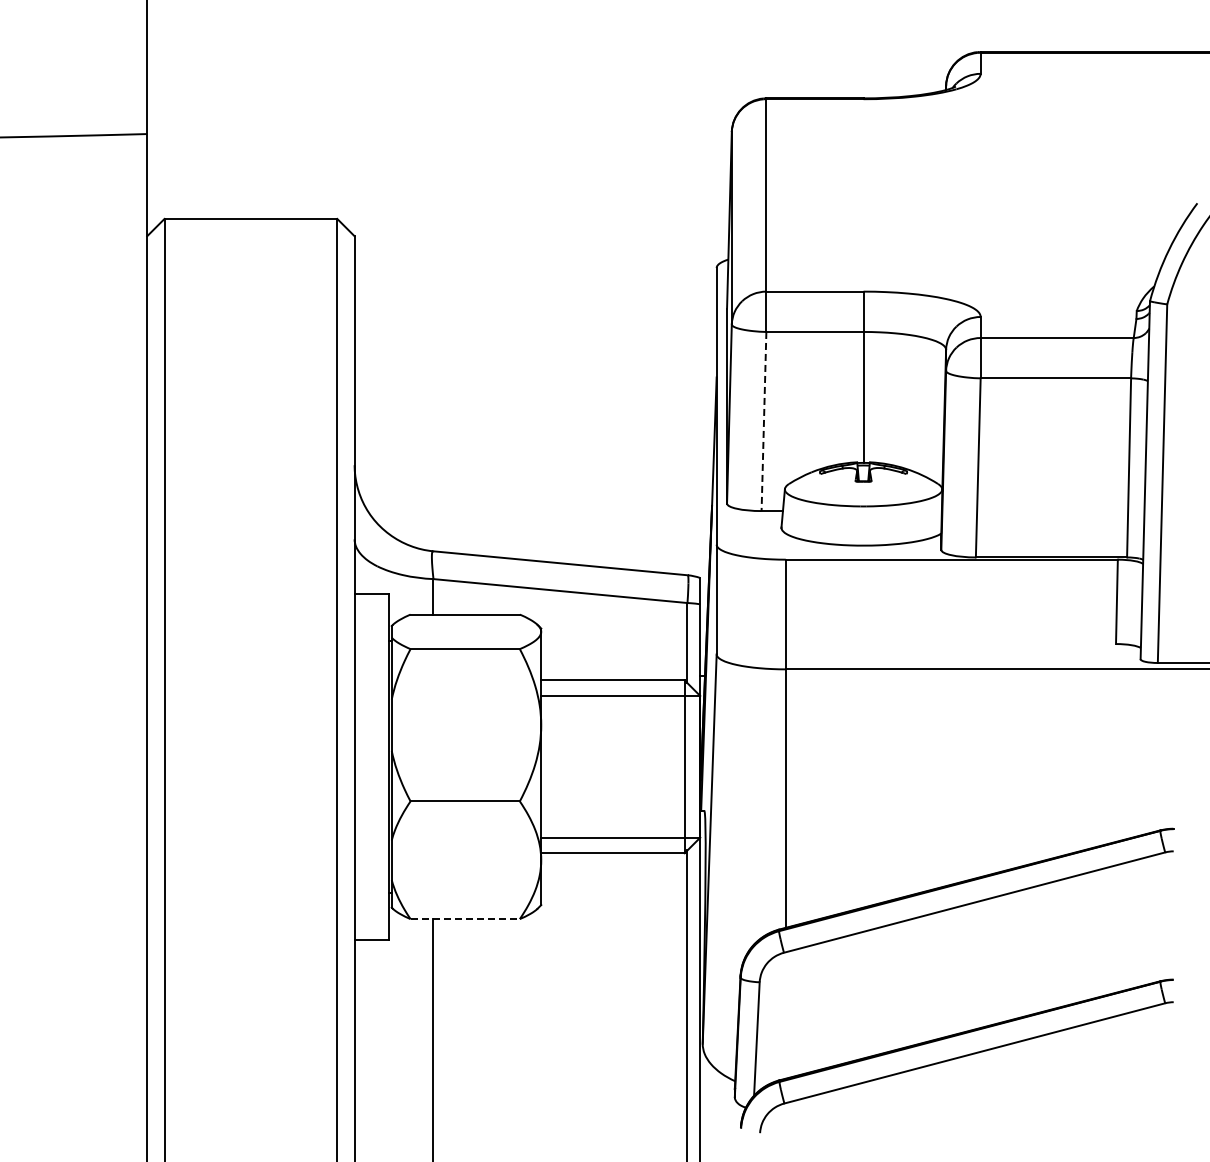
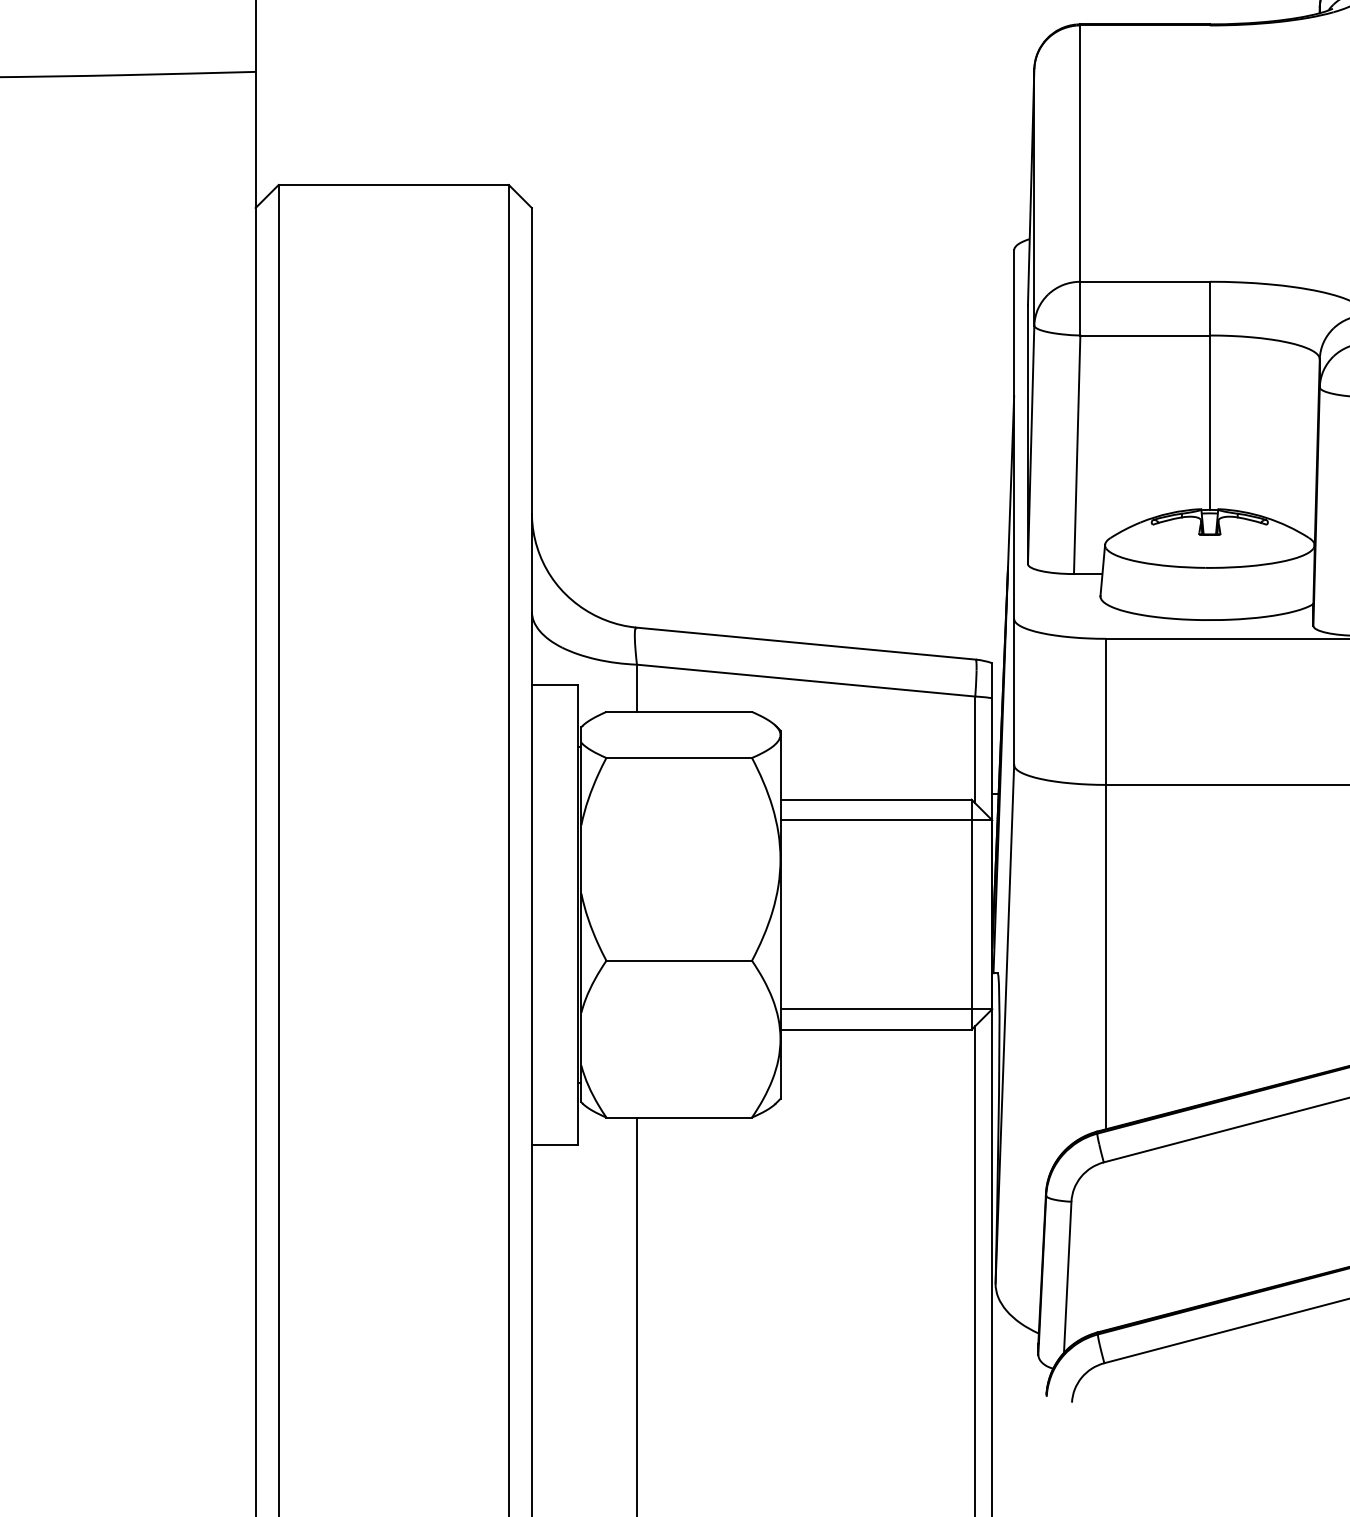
line: (763, 421) -> (1076, 454), dashed -> solid
line: (465, 919) -> (679, 1118), dashed -> solid

